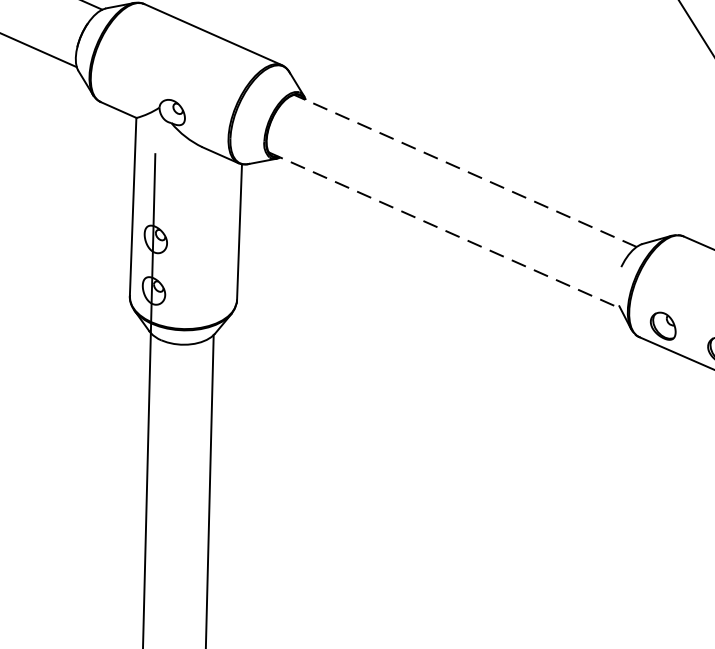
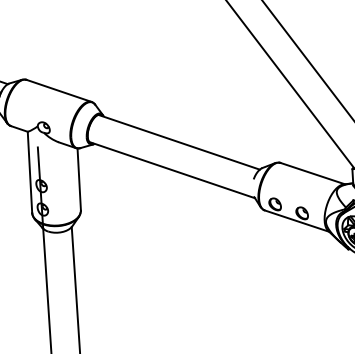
line: (464, 171) -> (178, 142), dashed -> solid
line: (445, 231) -> (172, 170), dashed -> solid

